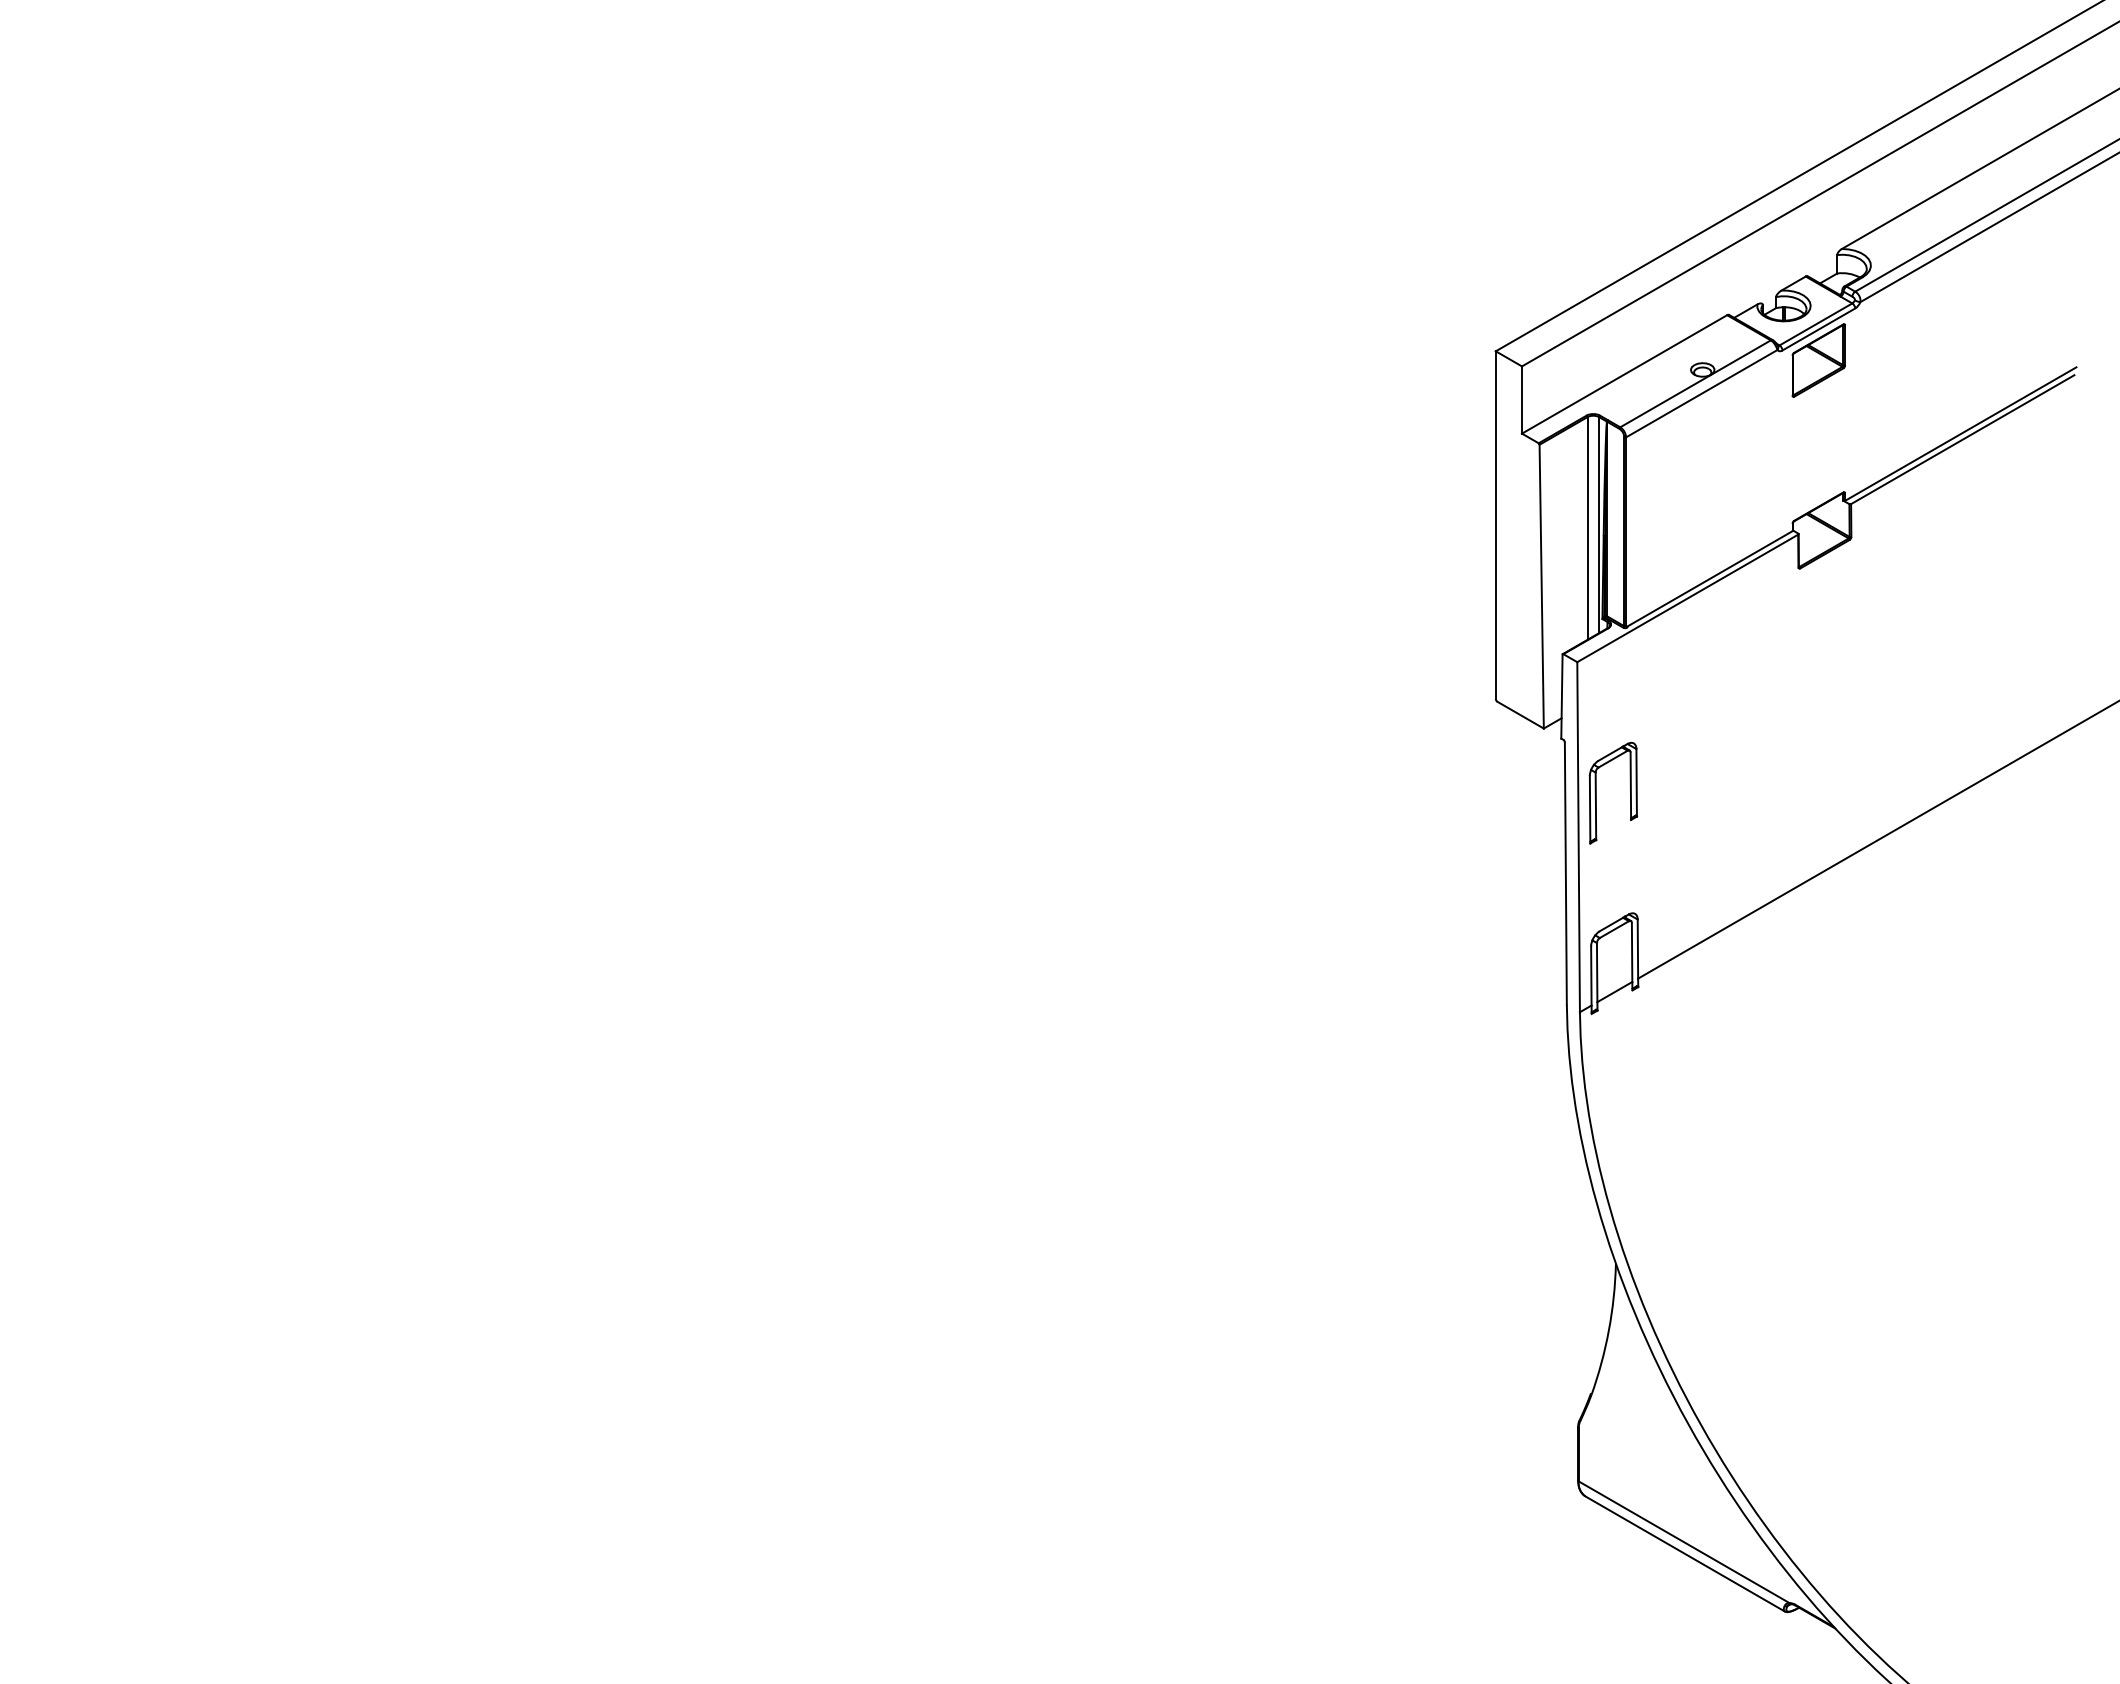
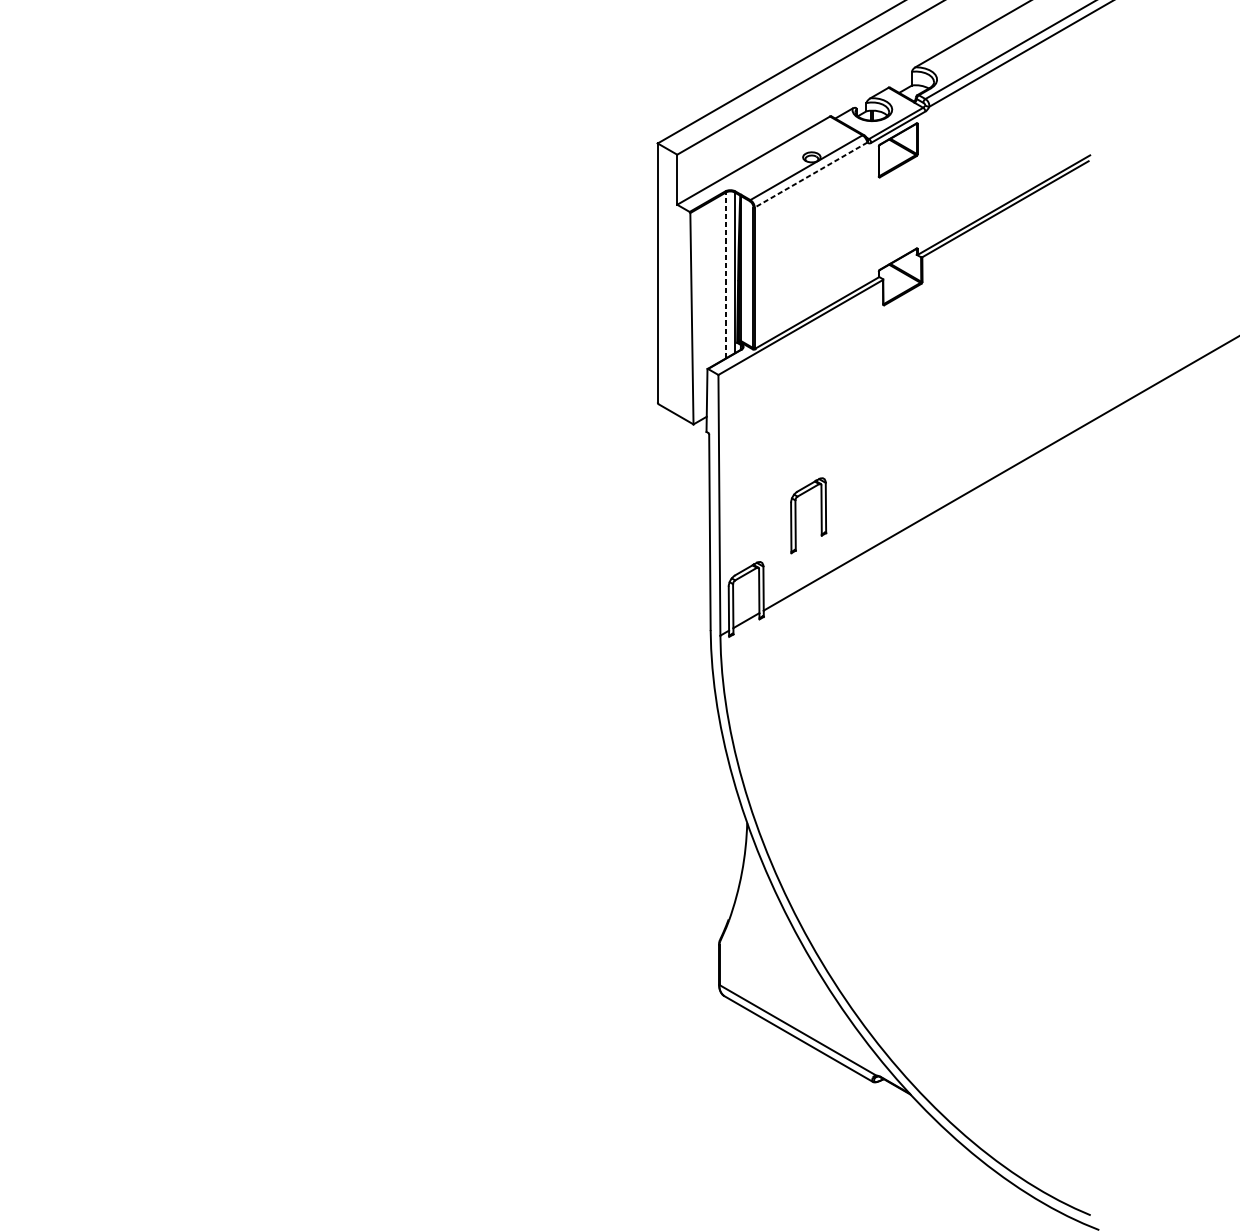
line: (1701, 393) -> (810, 174), solid -> dashed
line: (1587, 528) -> (726, 275), solid -> dashed
part: (1596, 792) -> (796, 515), moved

